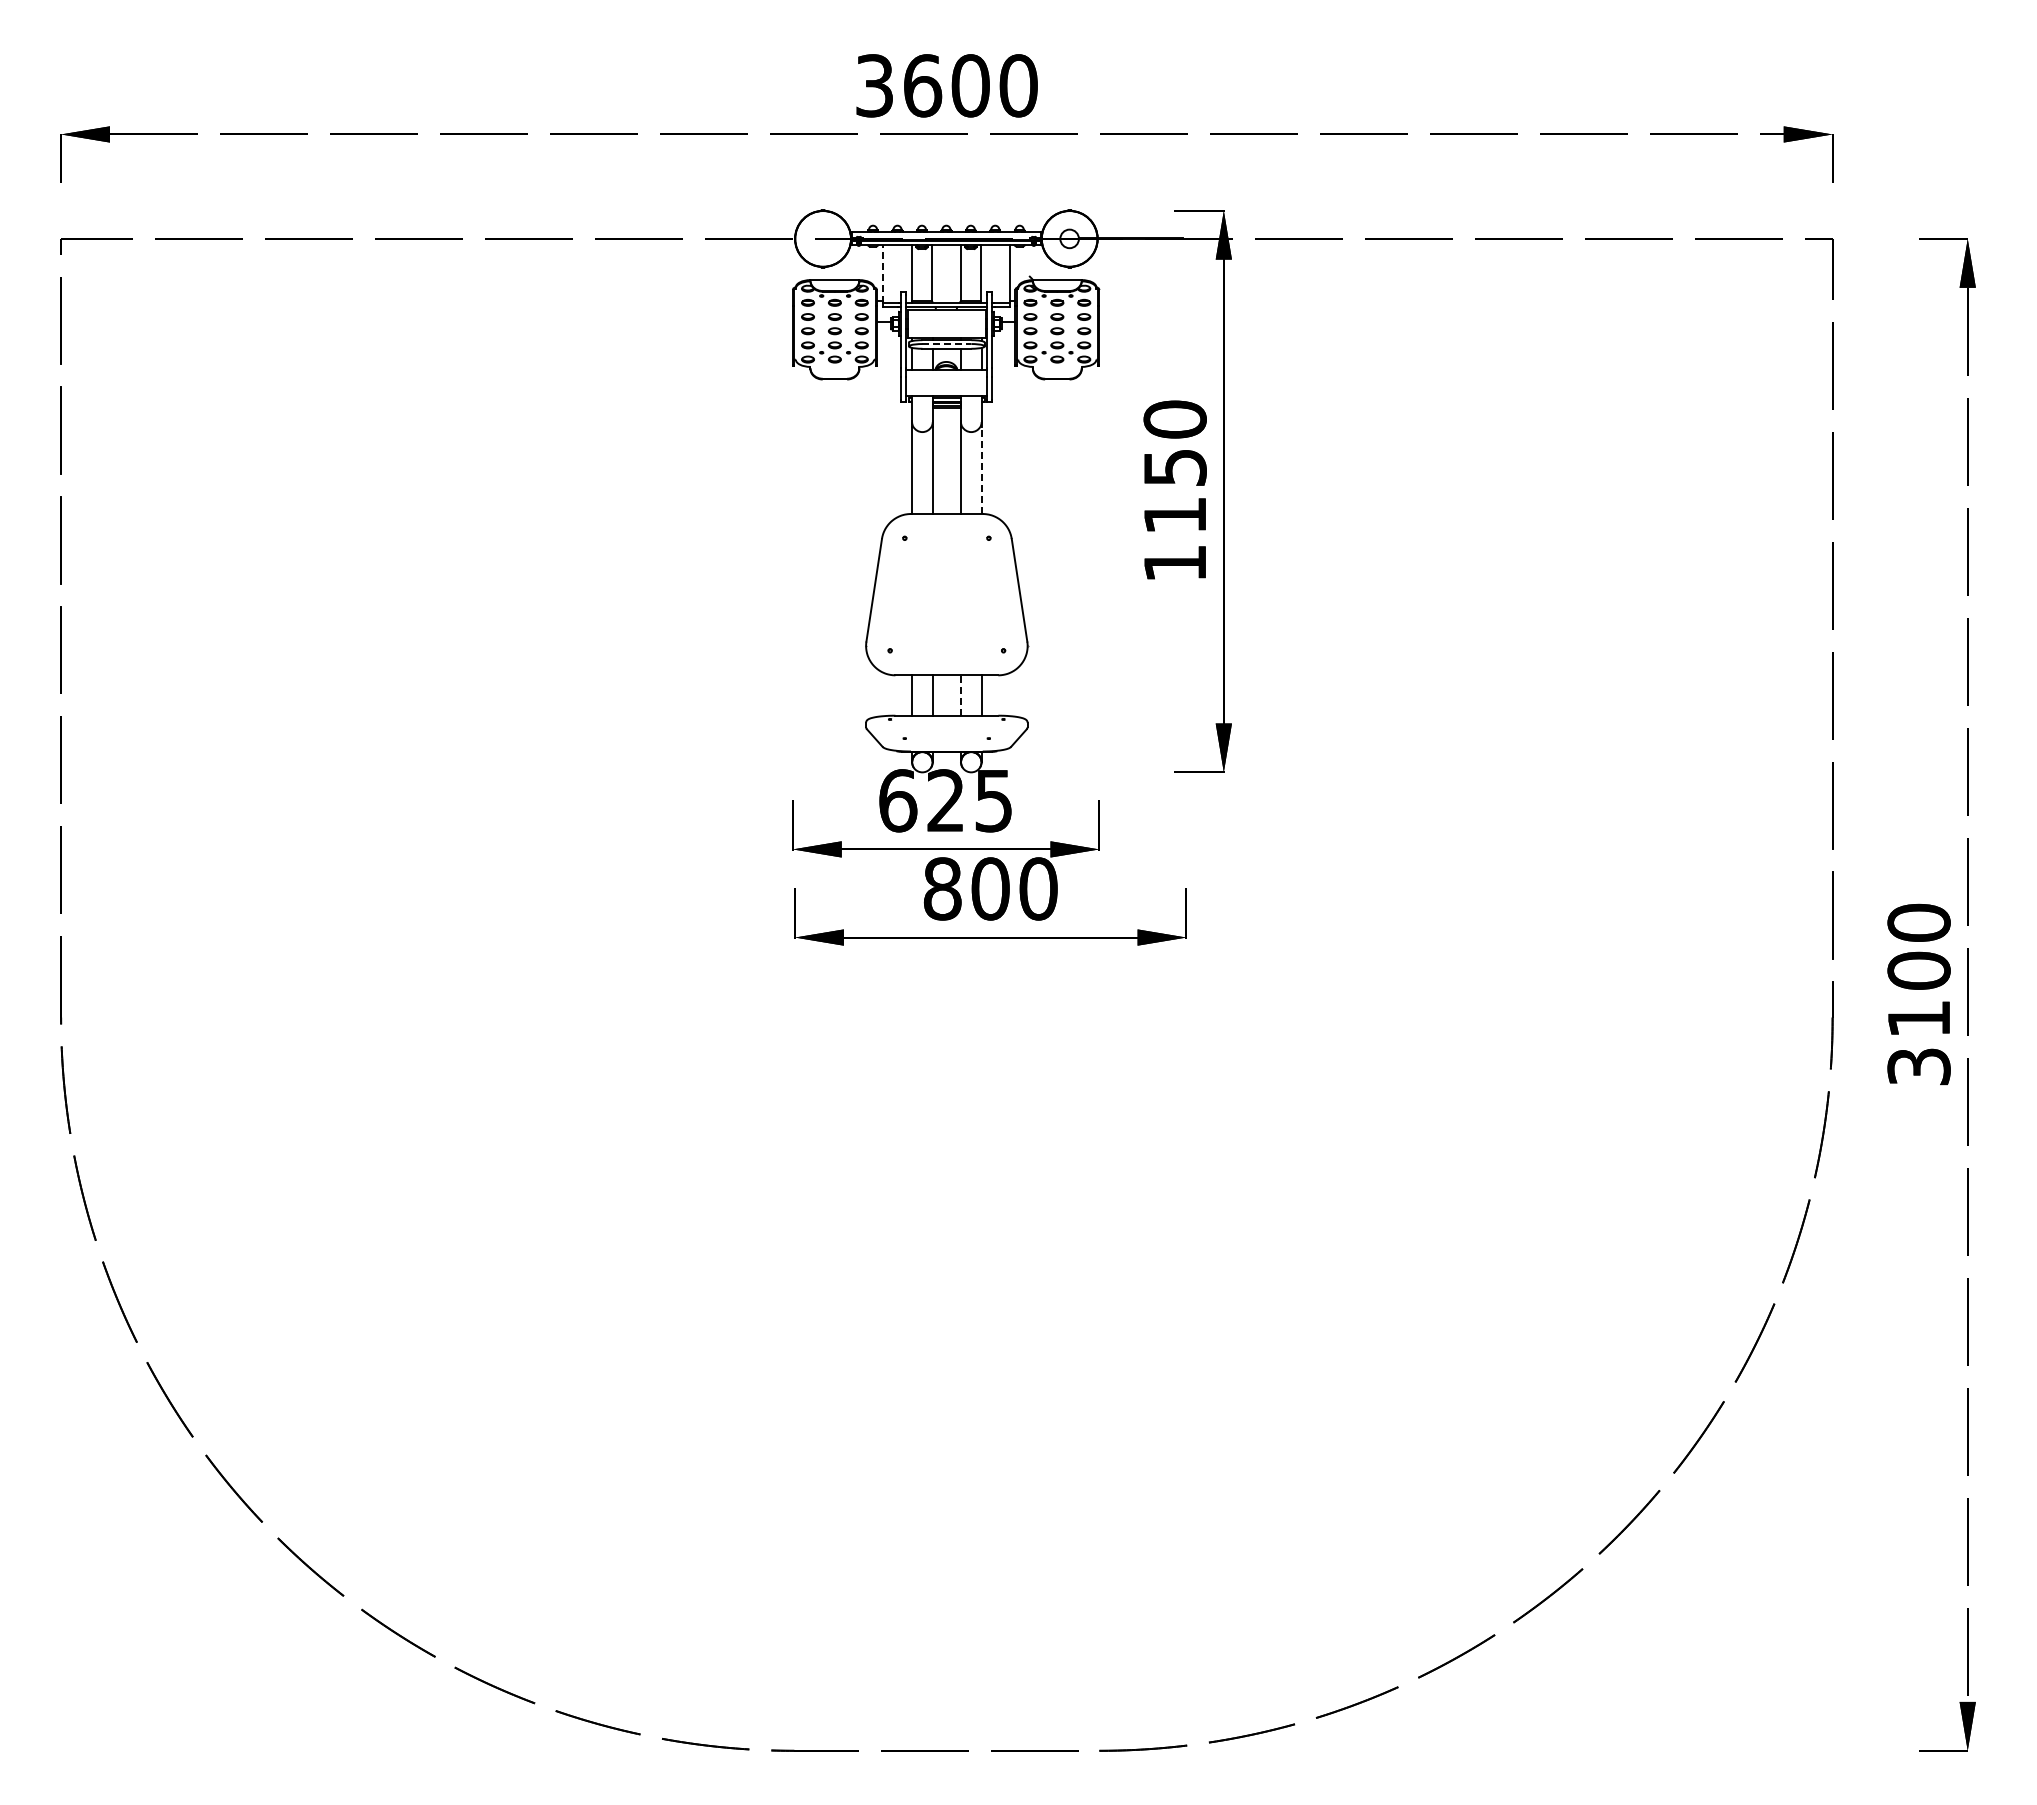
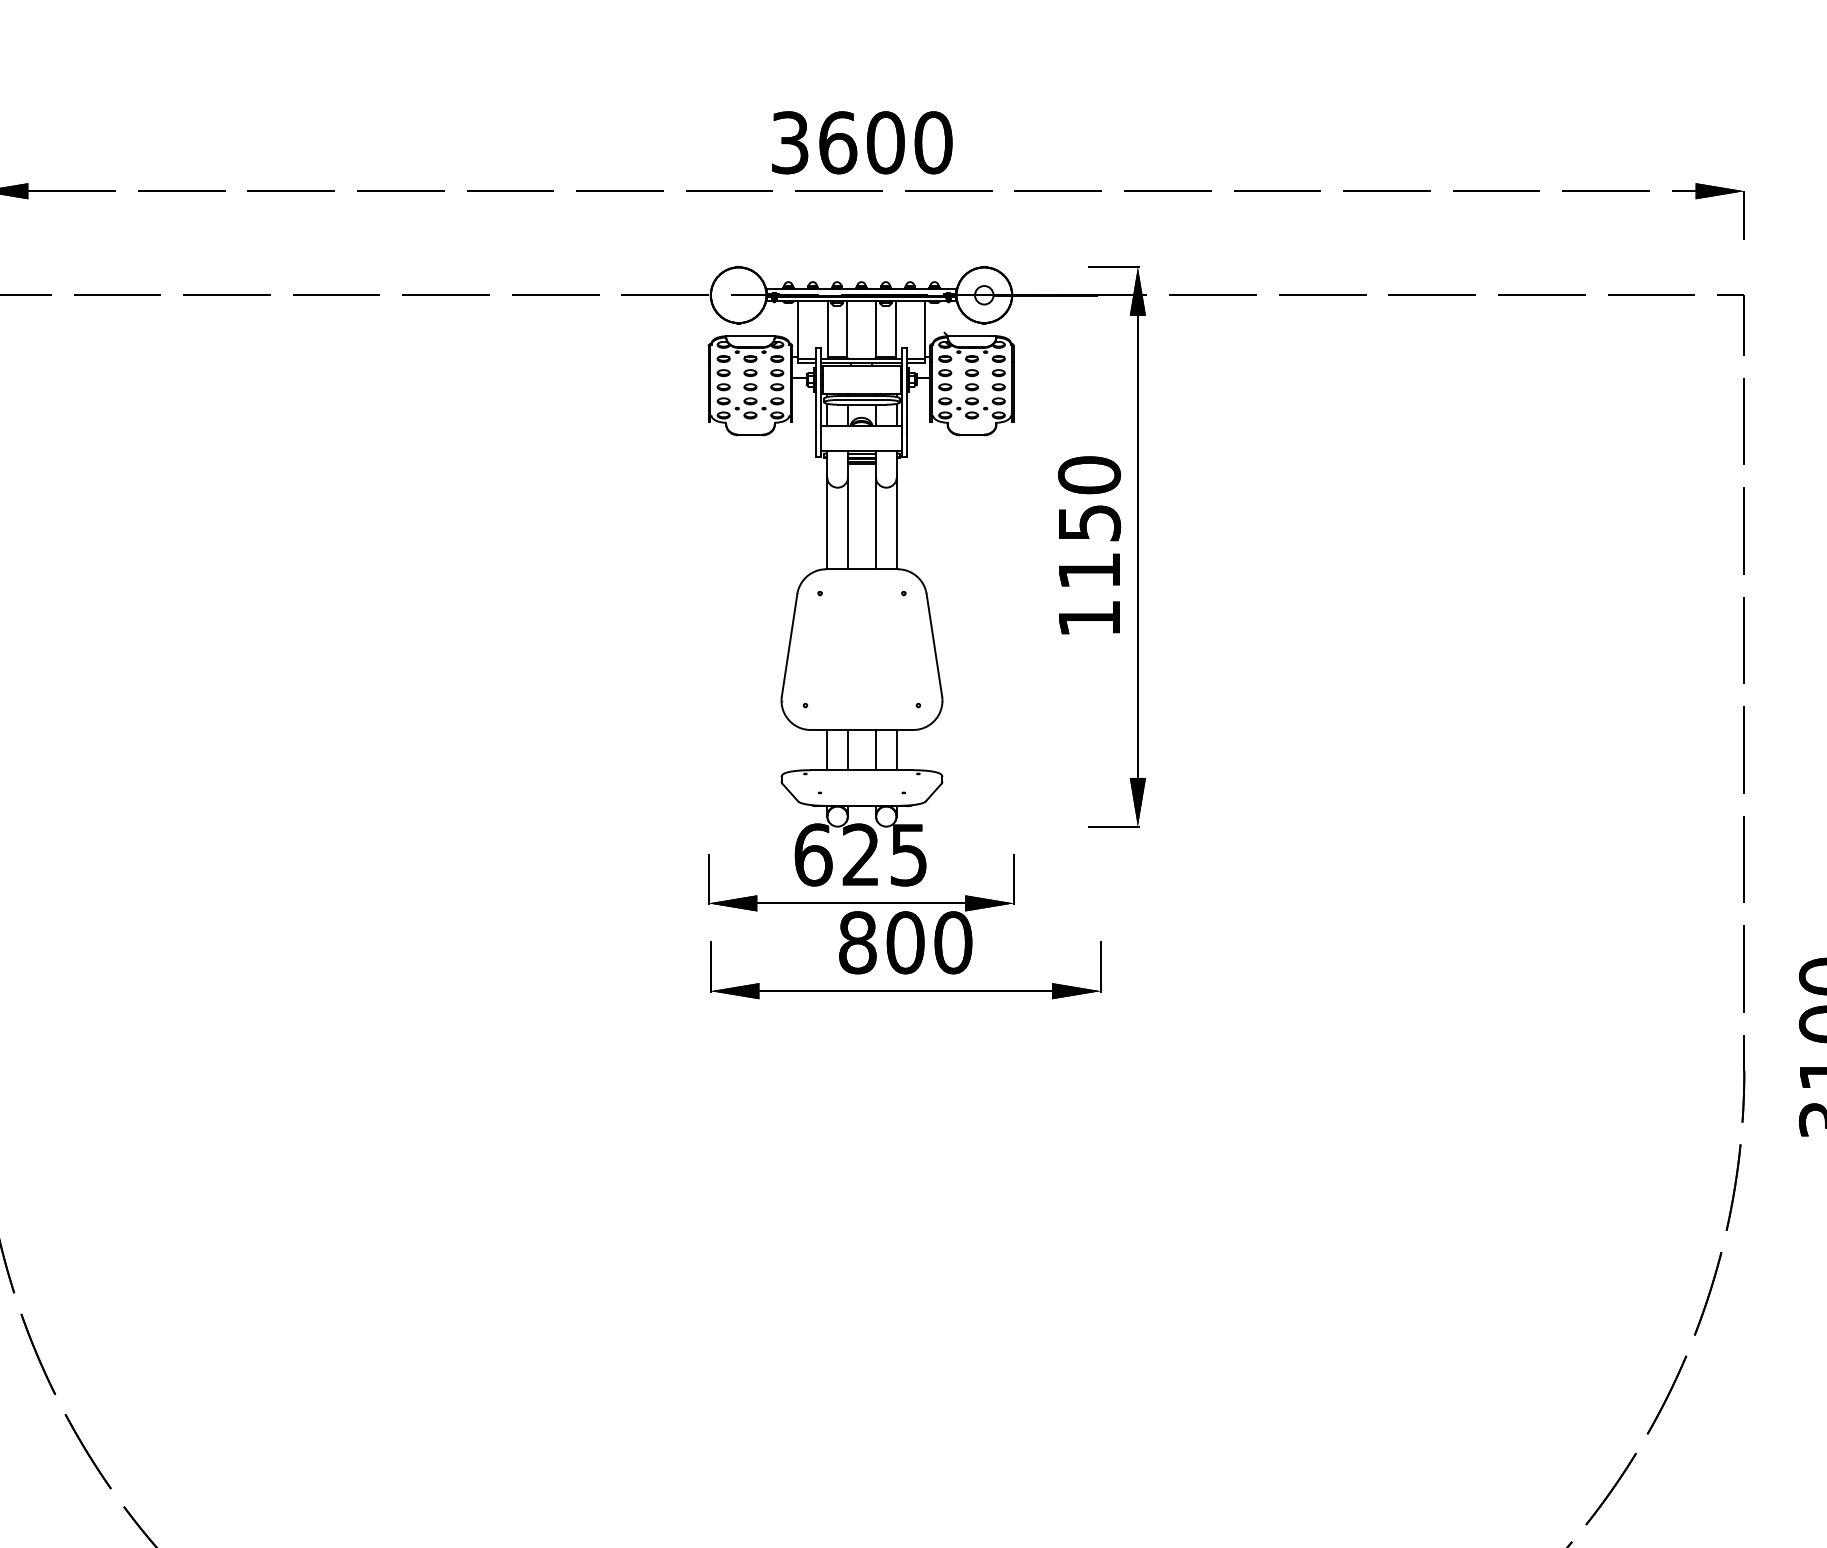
line: (882, 273) -> (797, 329), dashed -> solid
line: (947, 344) -> (862, 400), dashed -> solid
line: (981, 470) -> (896, 525), dashed -> solid
line: (960, 695) -> (875, 750), dashed -> solid

